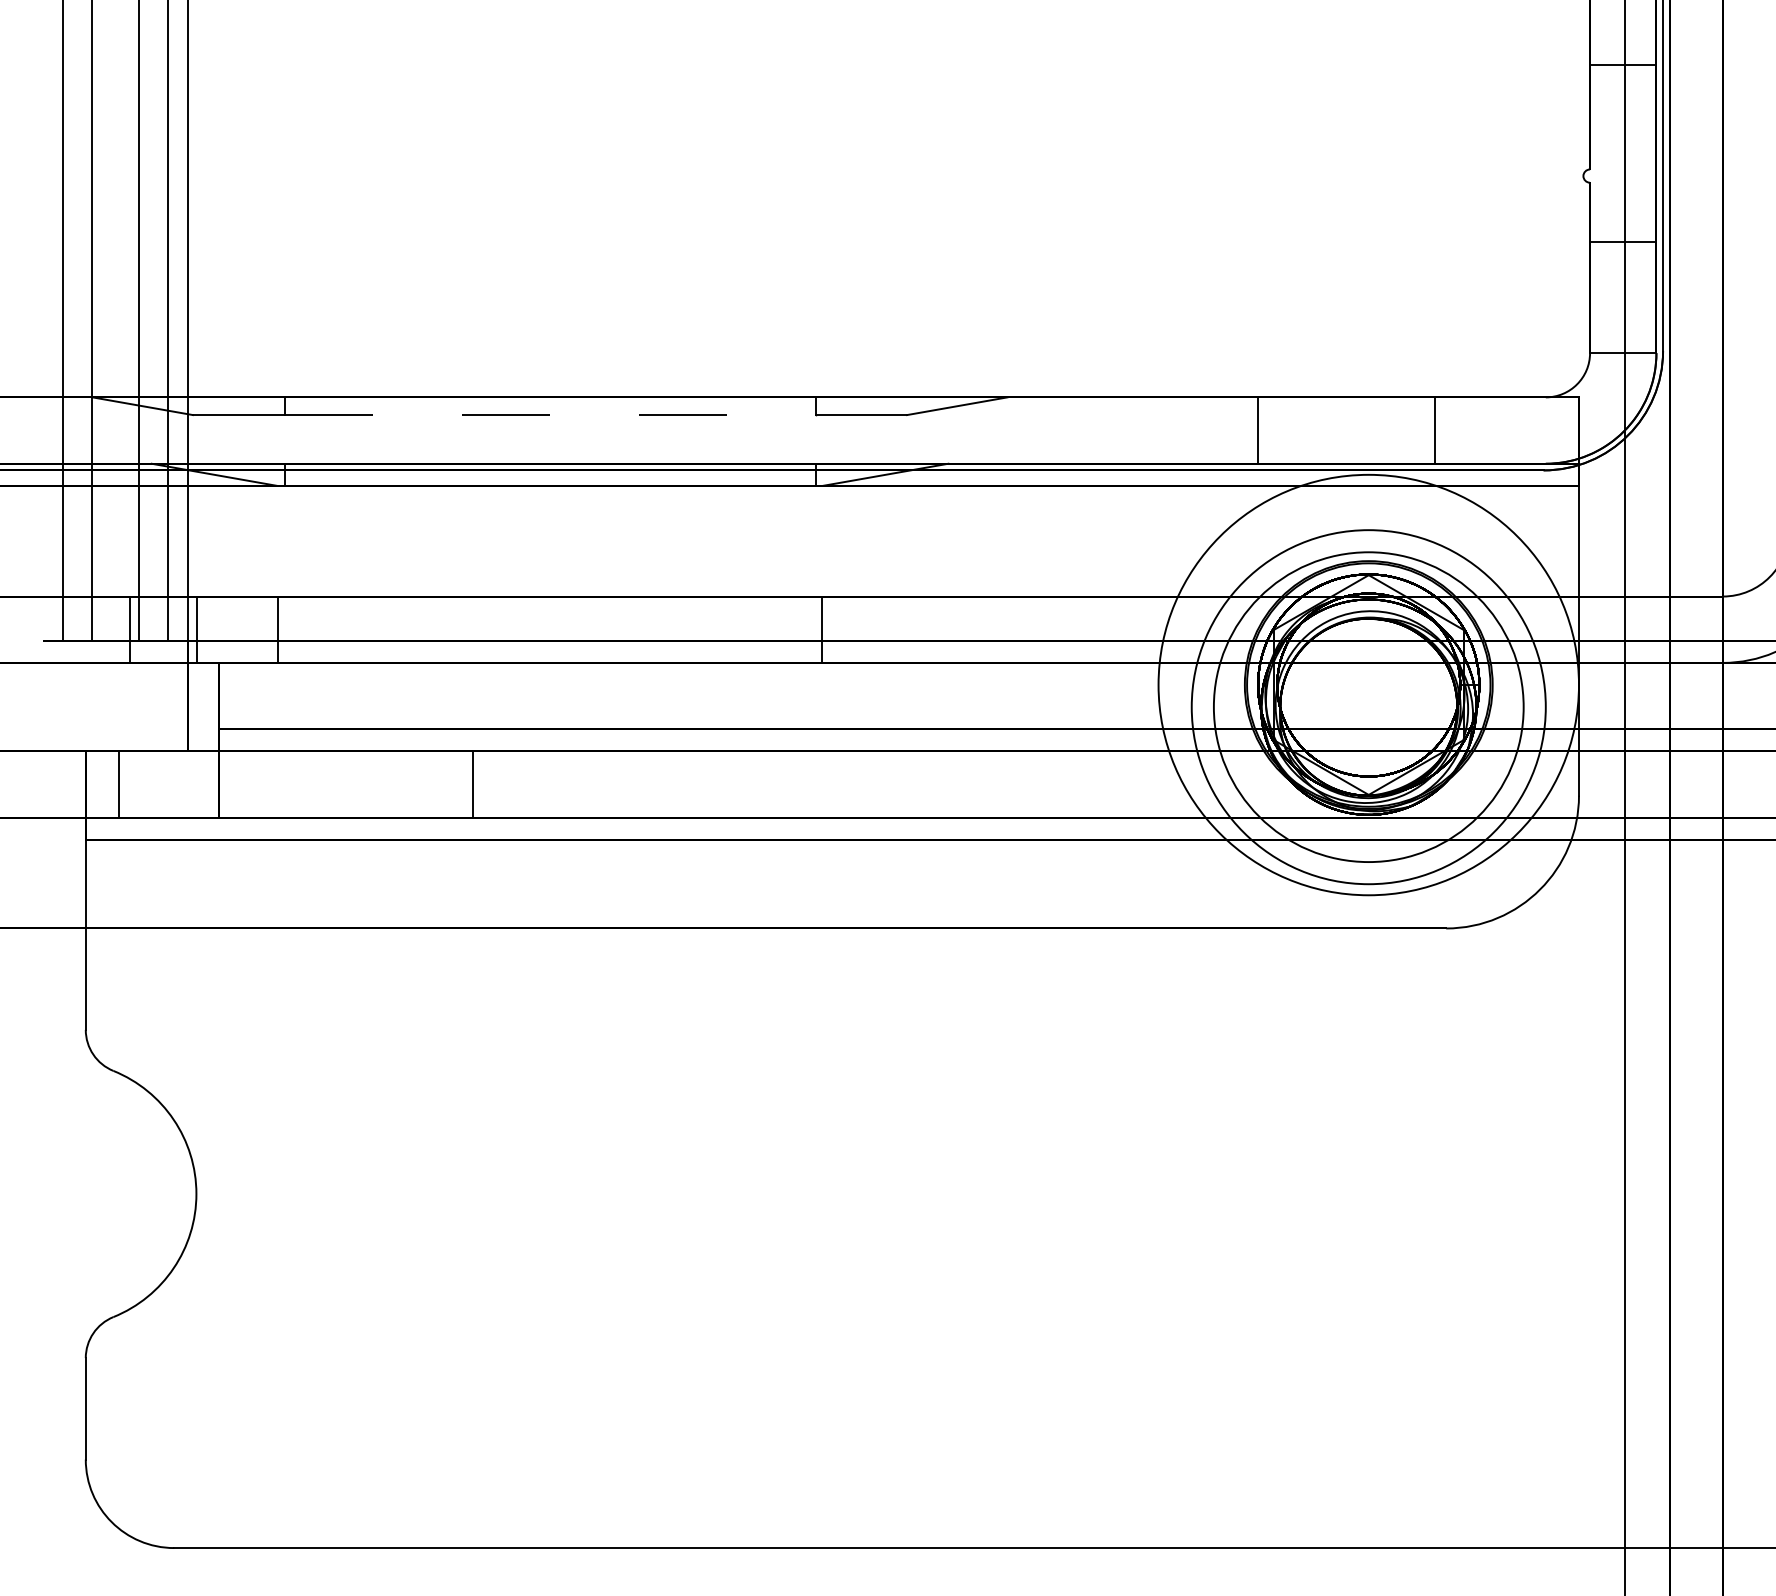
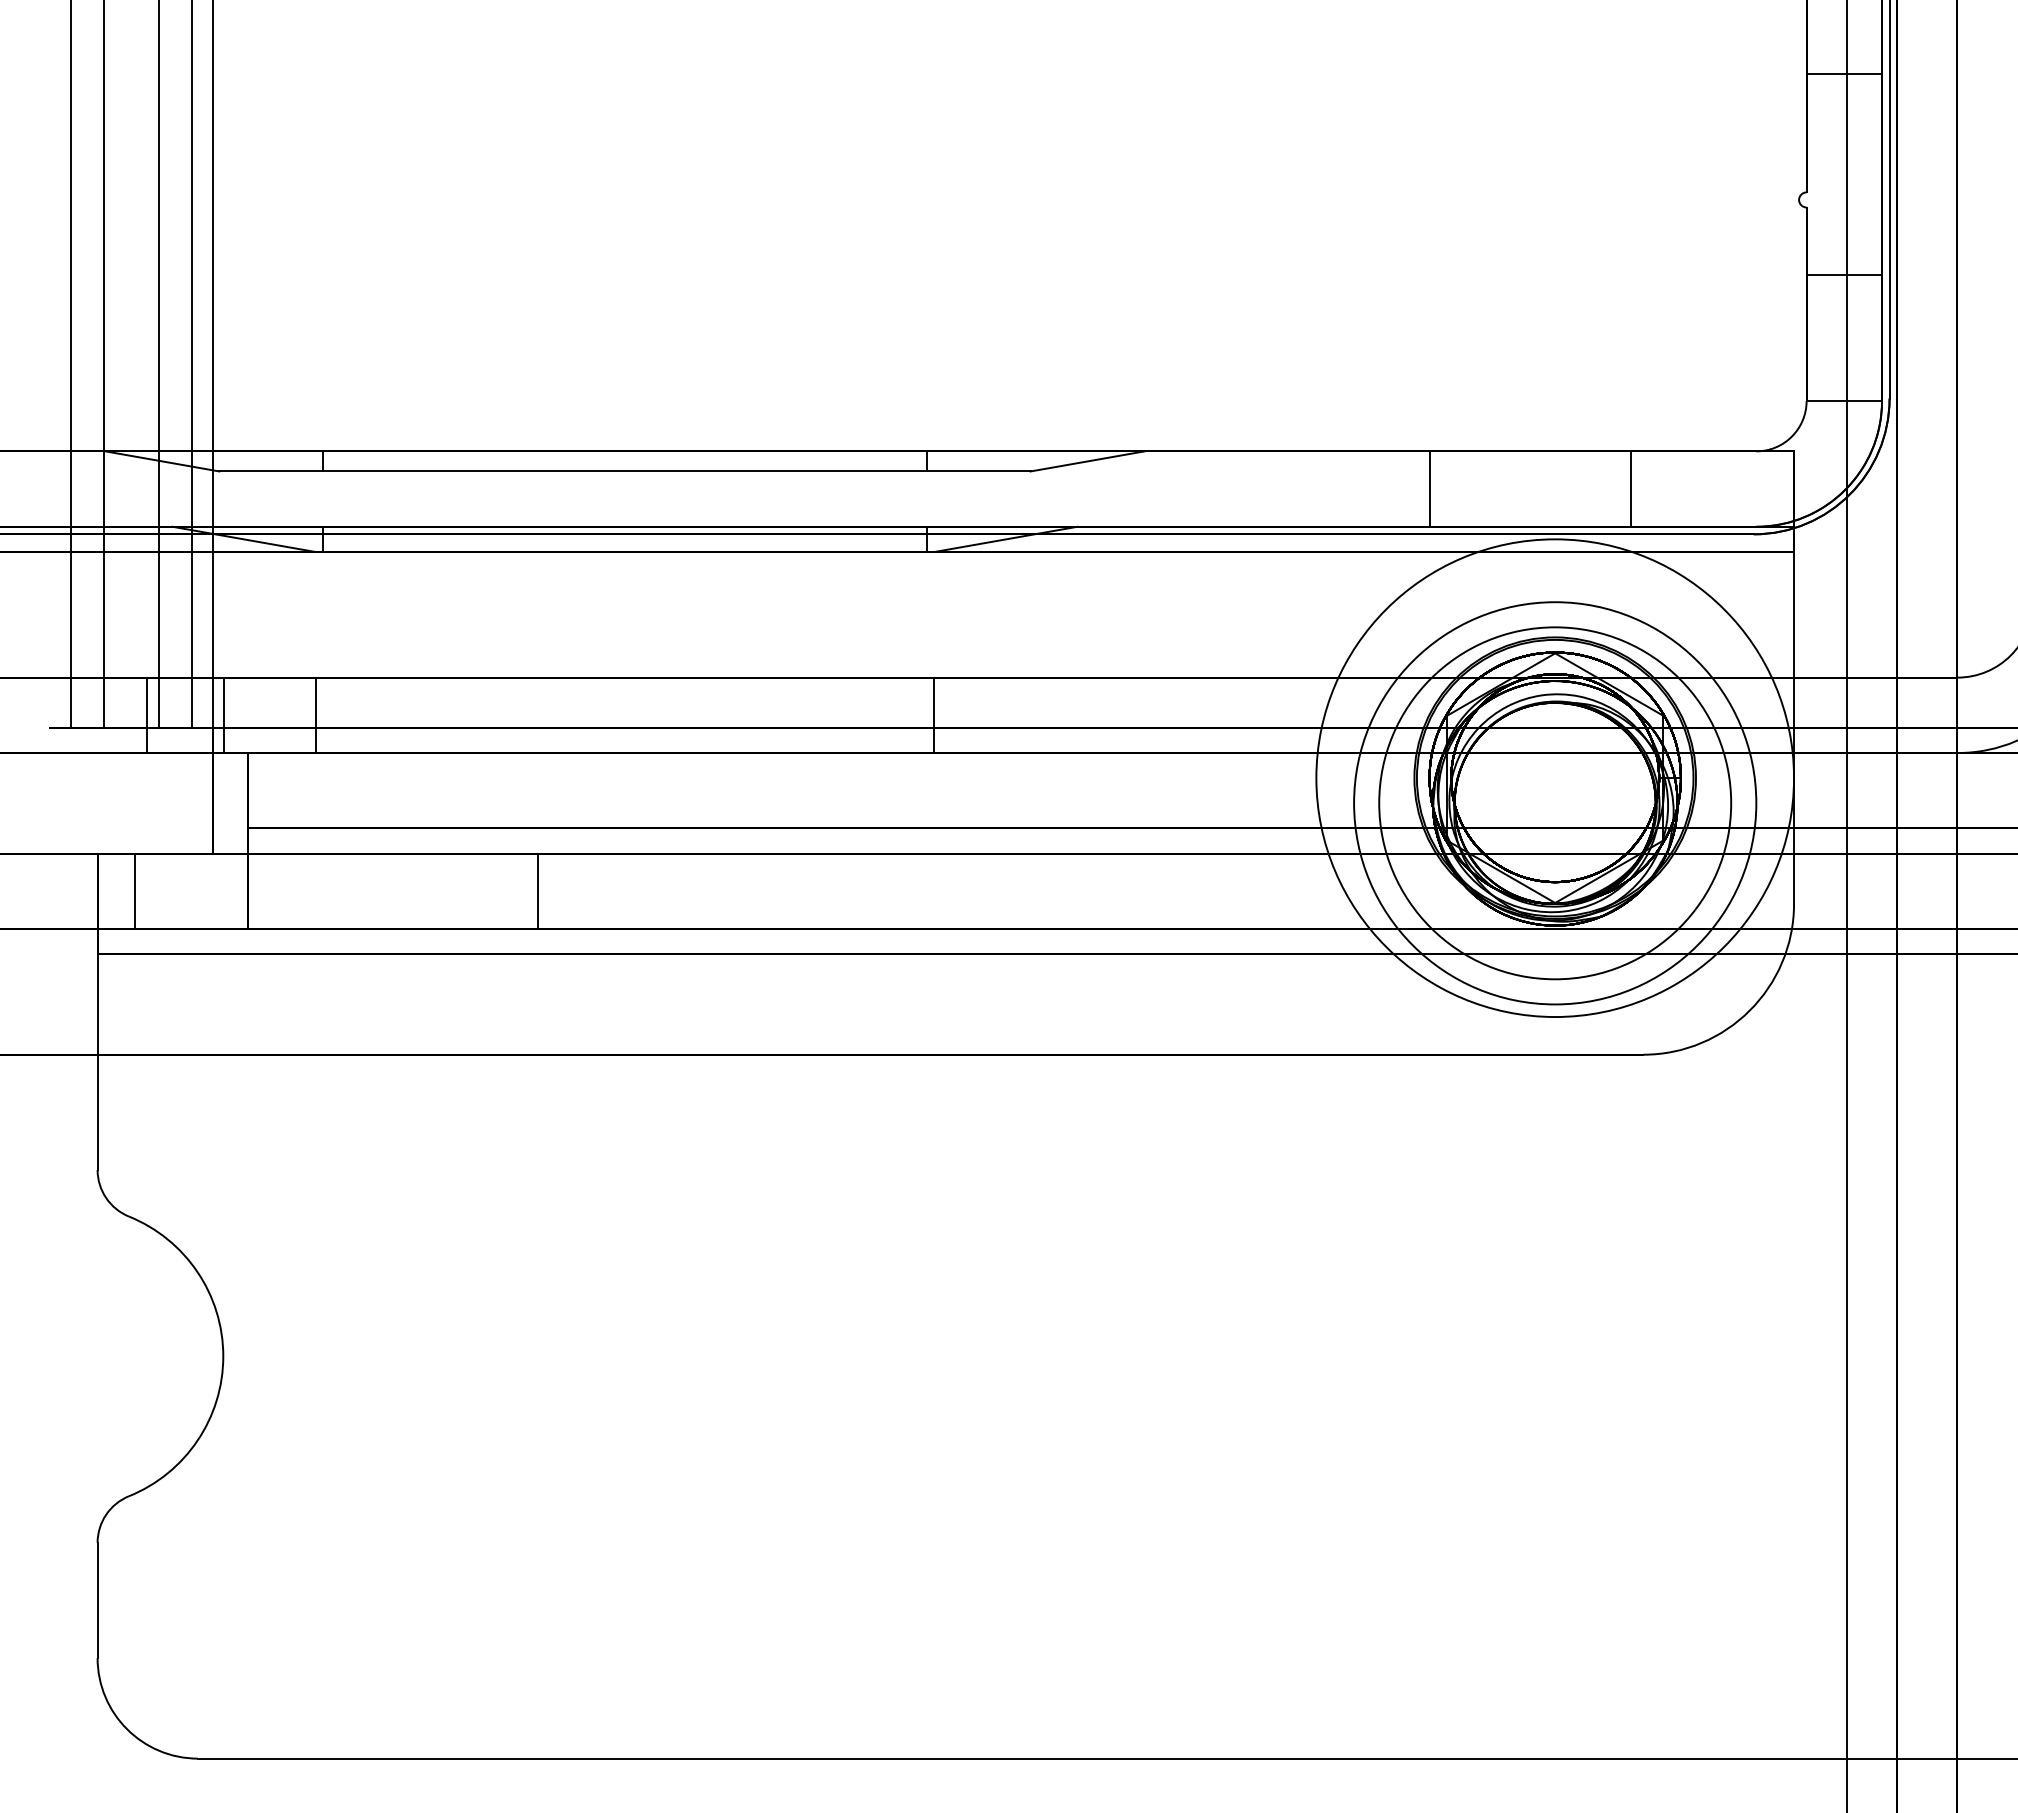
line: (550, 415) -> (625, 471), dashed -> solid

